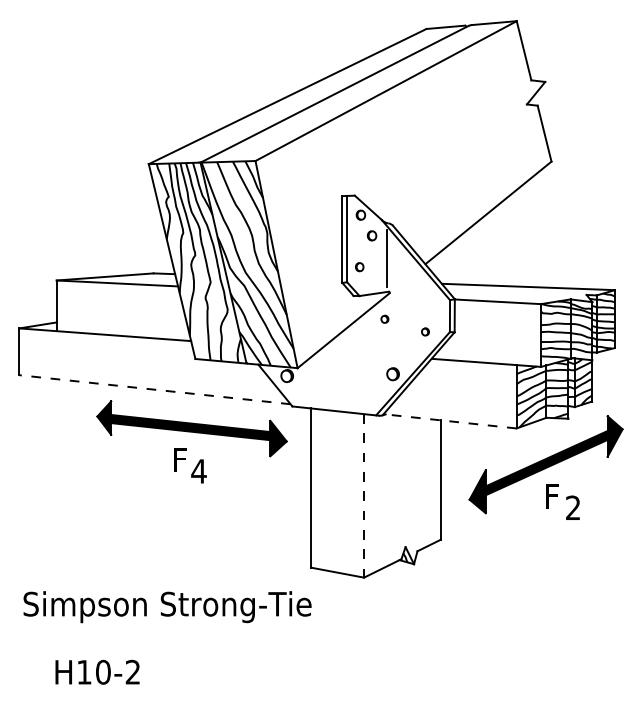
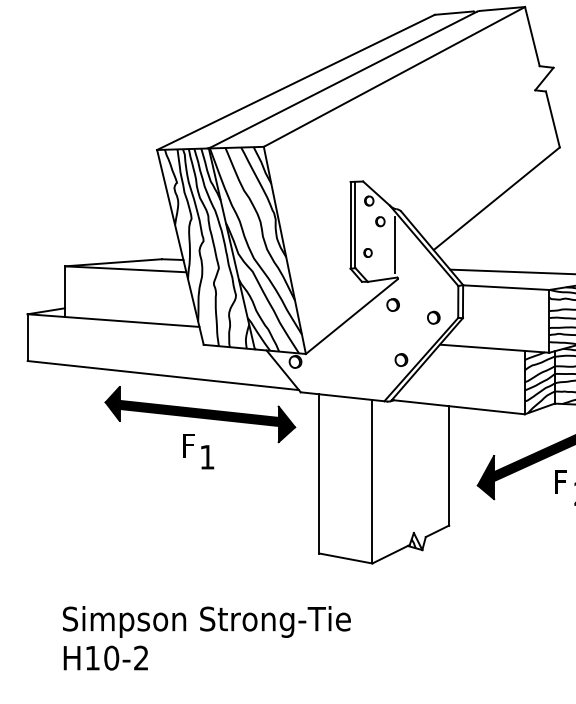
part: (384, 319) -> (392, 305), size x1.67
part: (425, 331) -> (433, 317), size x1.67
line: (154, 389) -> (162, 375), dashed -> solid
line: (450, 421) -> (458, 407), dashed -> solid
text: (198, 471) -> (206, 457), 4 -> 1
line: (364, 495) -> (372, 481), dashed -> solid
text: (167, 607) -> (206, 622), moved

